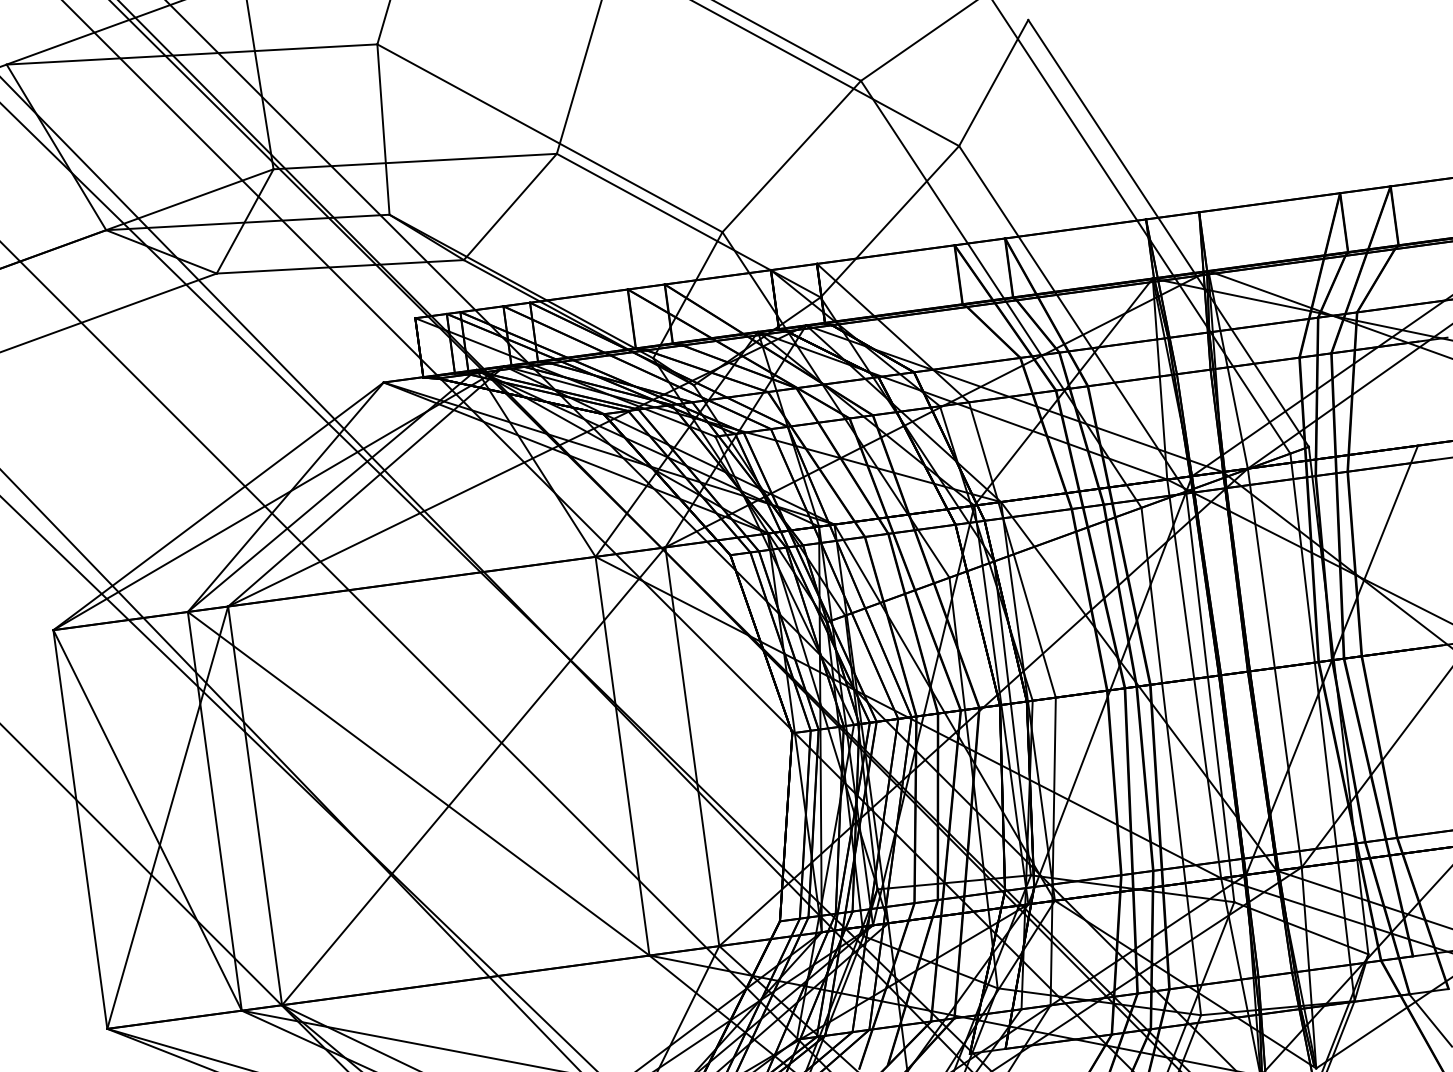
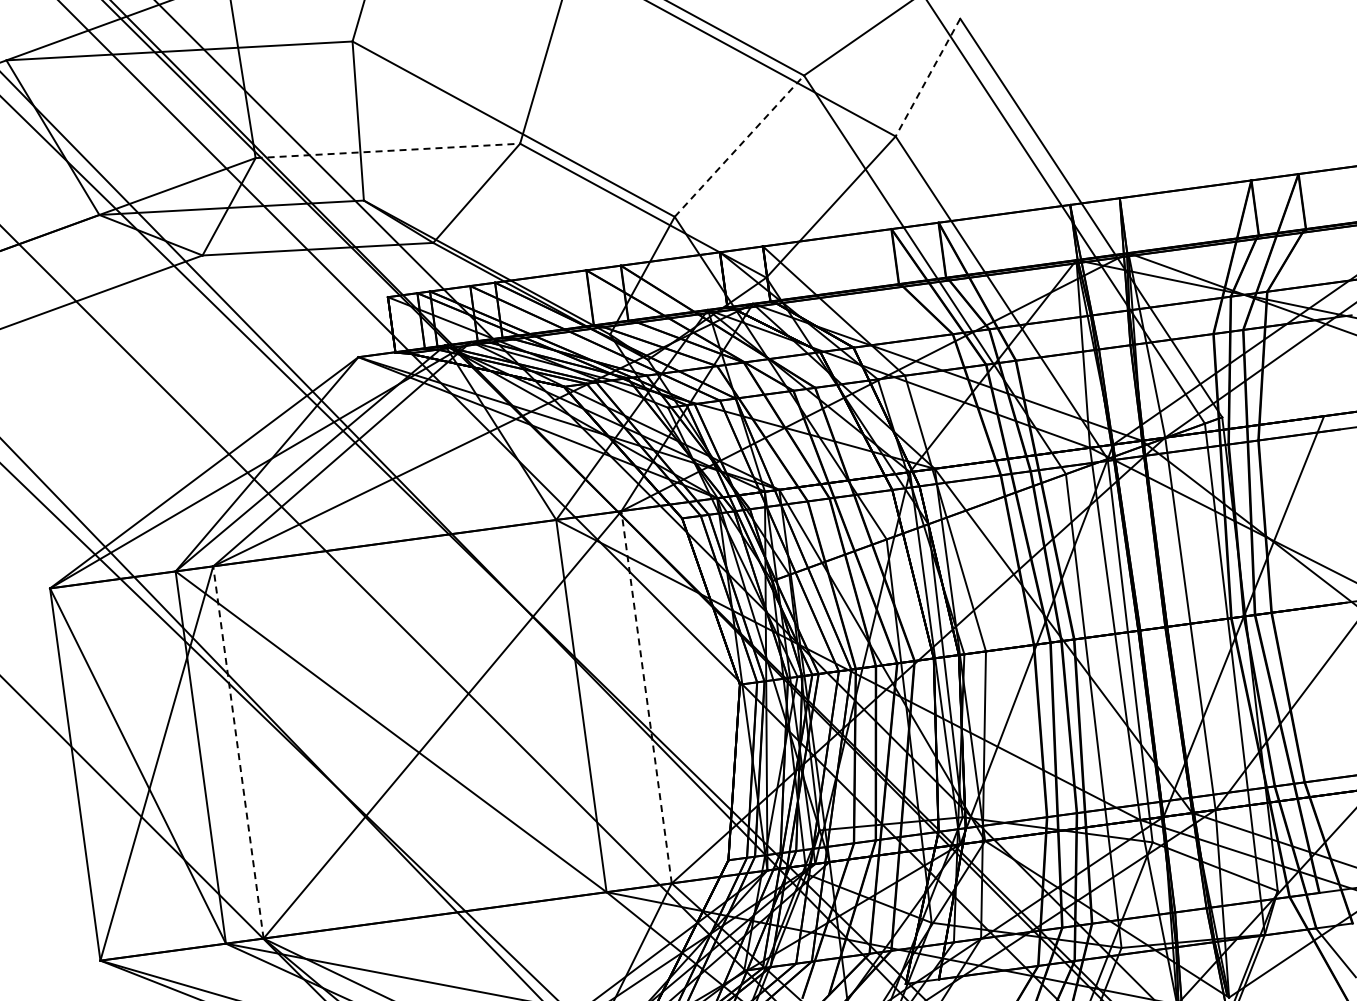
line: (993, 83) -> (927, 78), solid -> dashed
line: (791, 156) -> (739, 146), solid -> dashed
line: (415, 161) -> (388, 150), solid -> dashed
line: (692, 747) -> (646, 697), solid -> dashed
line: (255, 805) -> (238, 752), solid -> dashed

